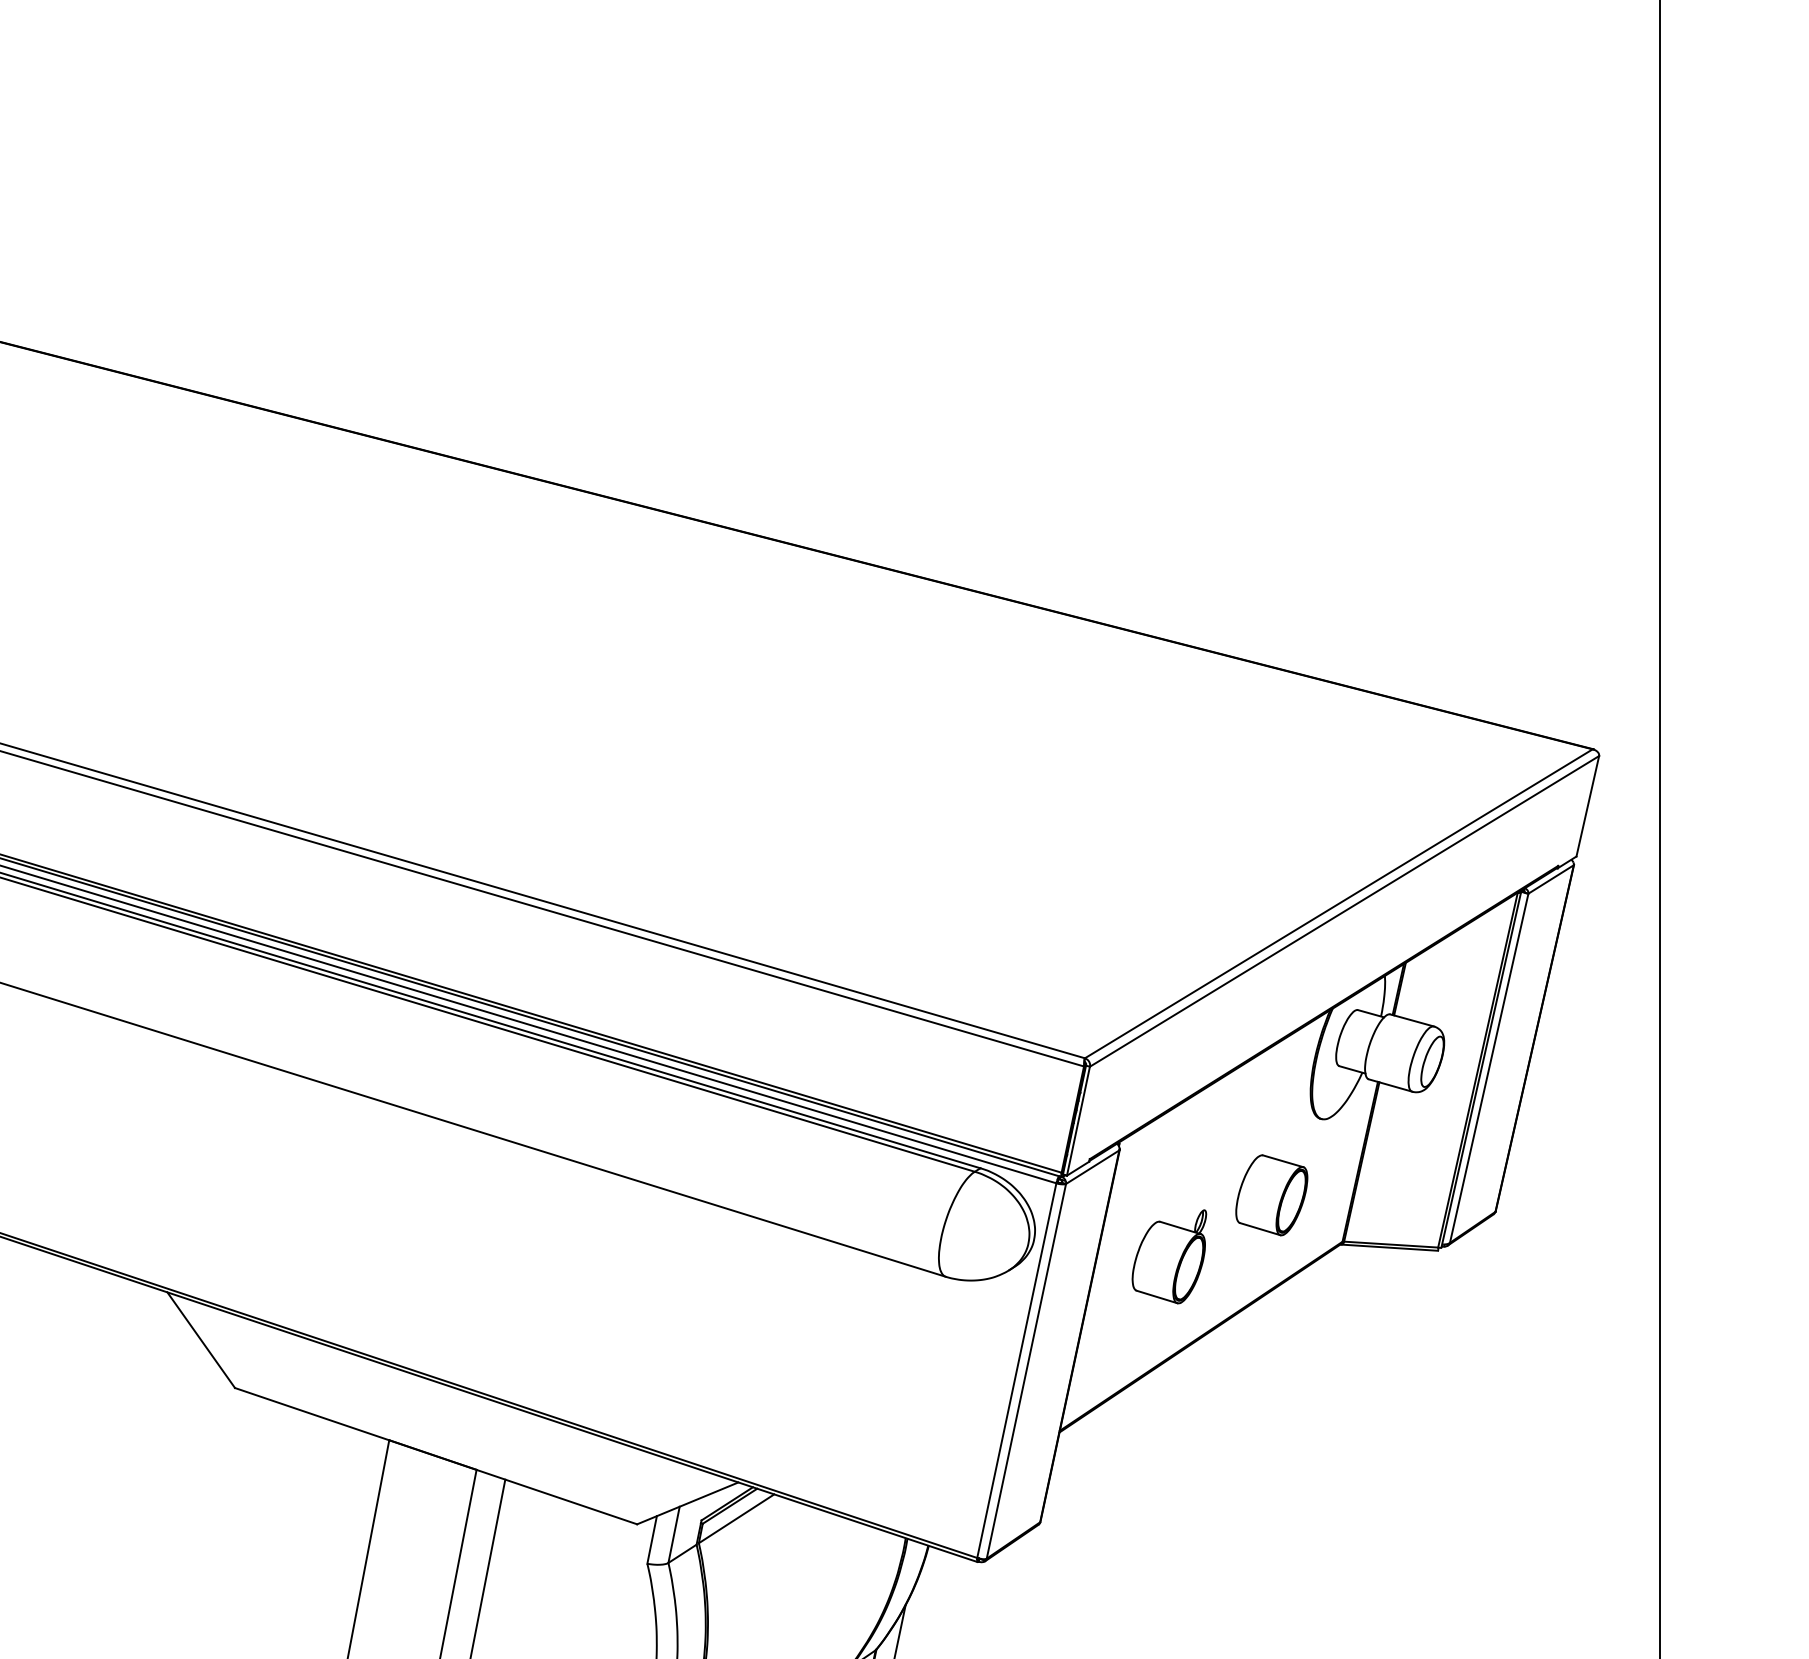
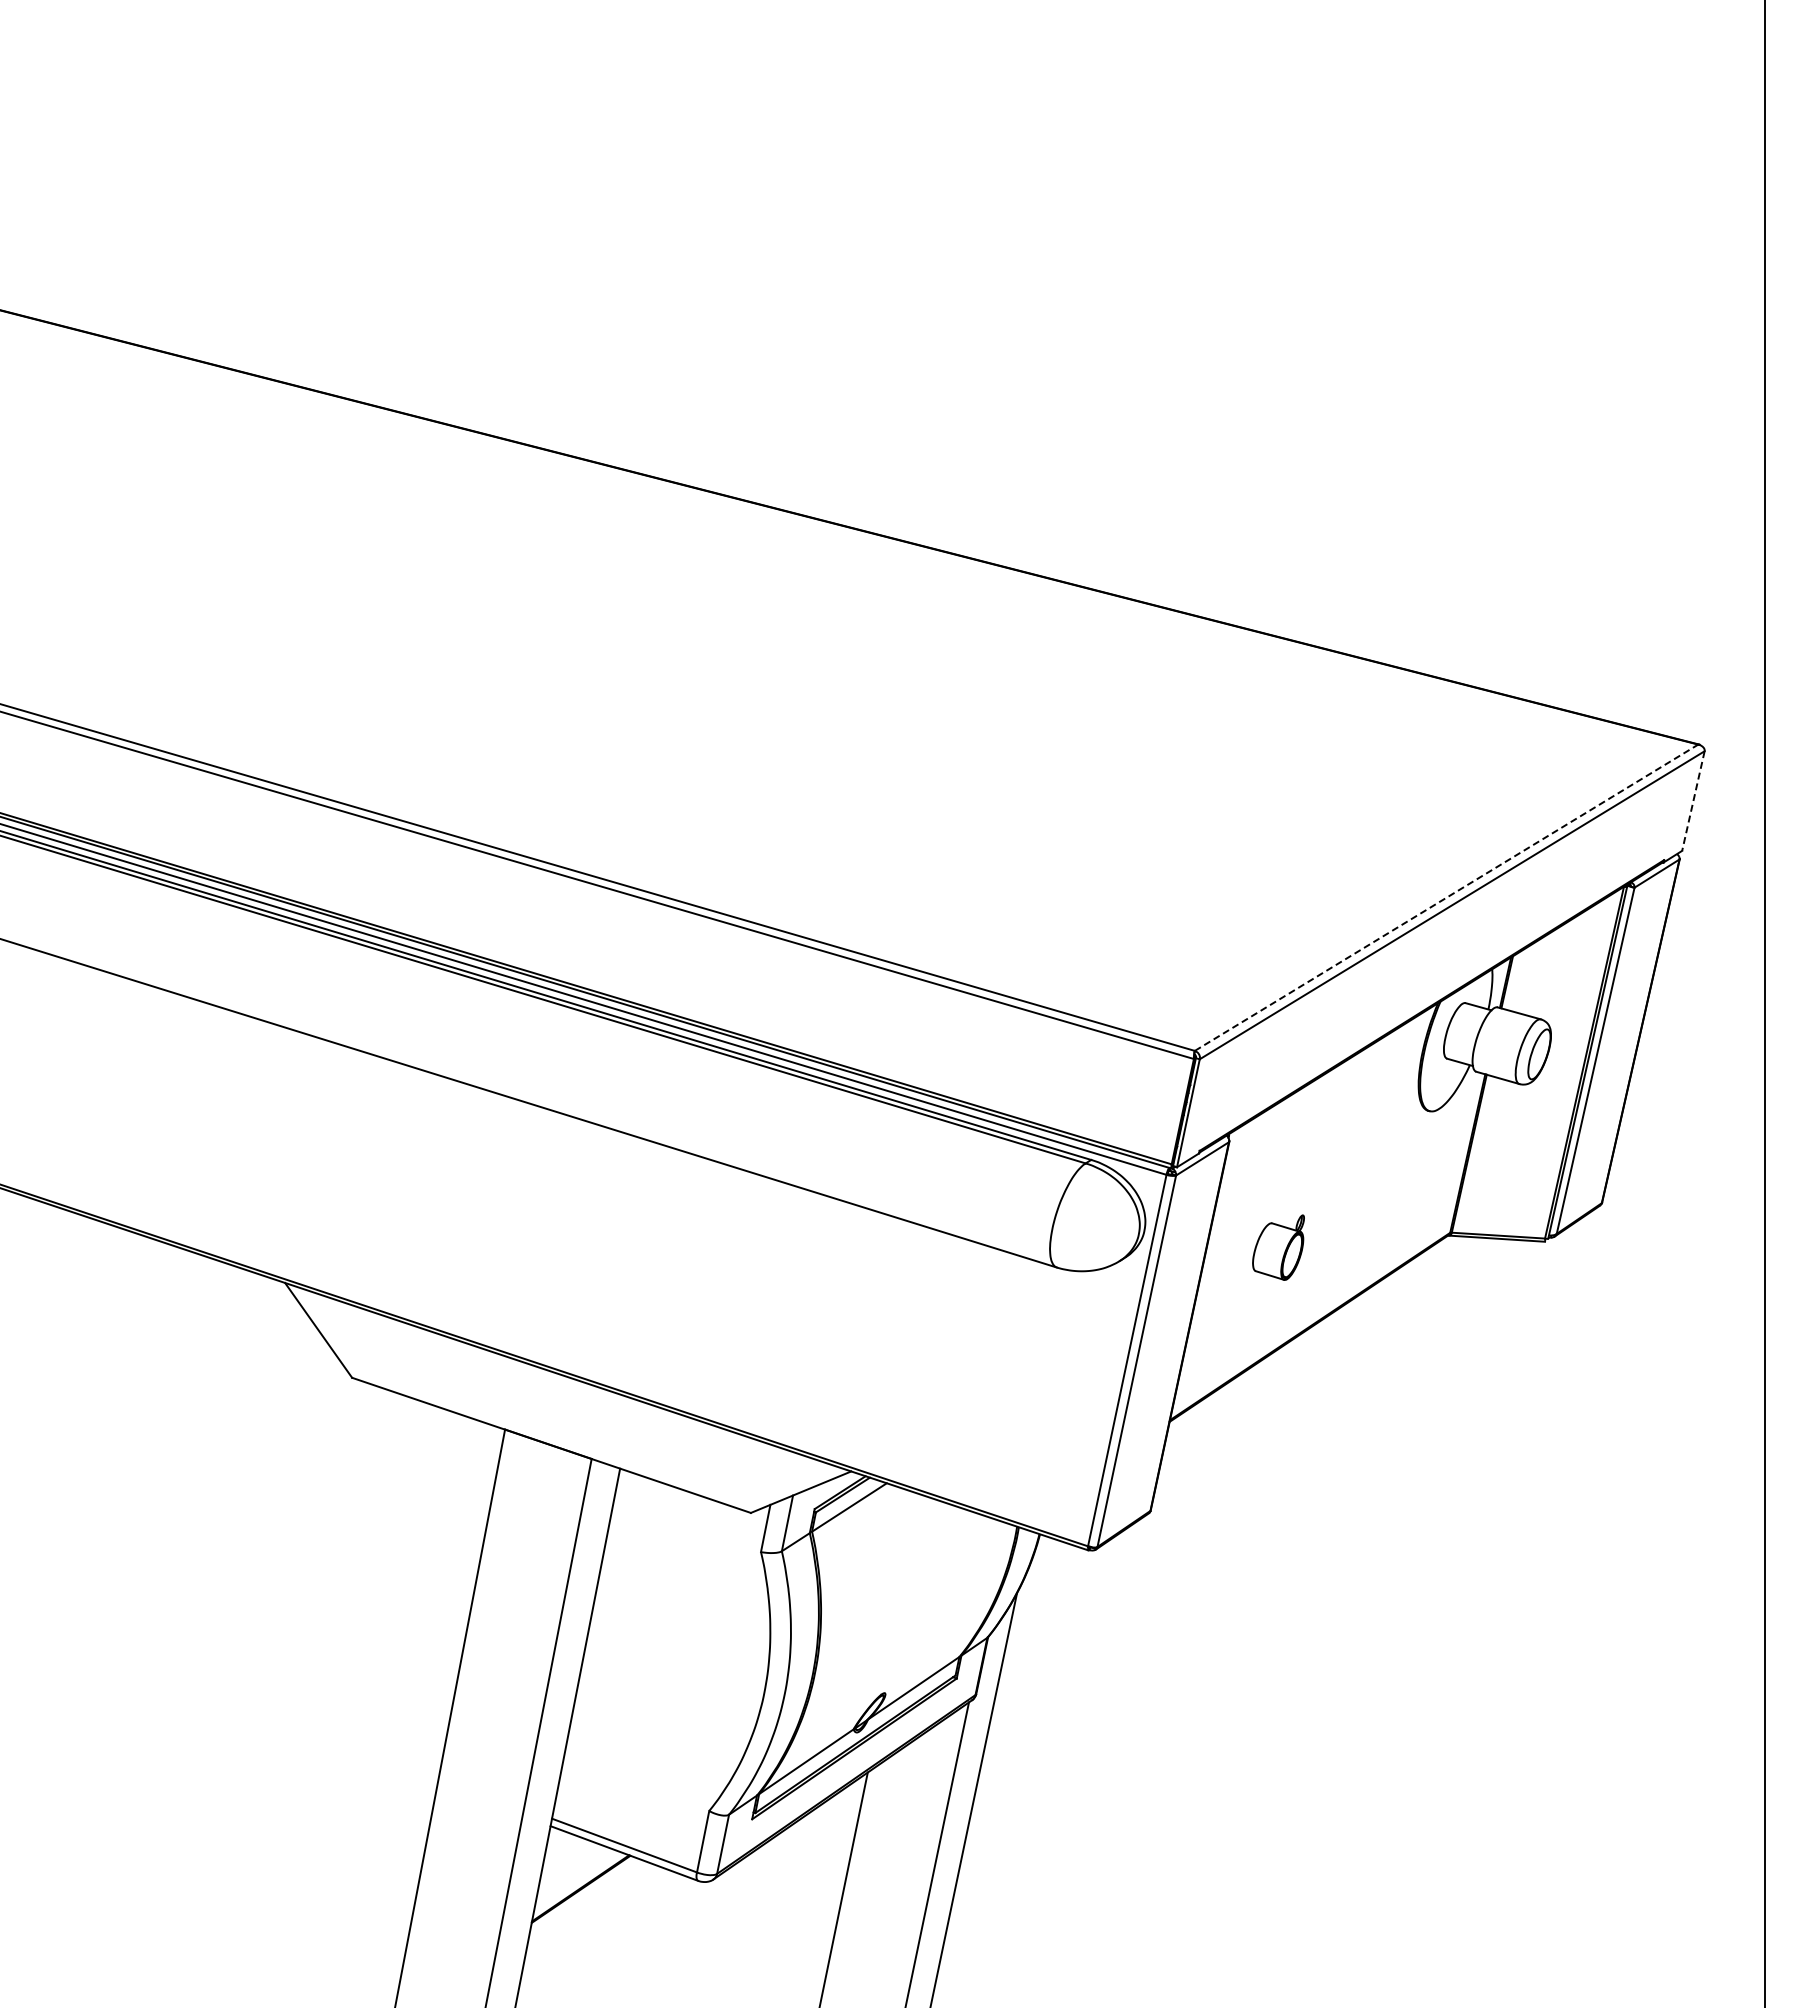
line: (1587, 806) -> (1693, 801), solid -> dashed
line: (1338, 903) -> (1446, 897), solid -> dashed
part: (1272, 1195) -> (1380, 1186), removed
part: (1169, 1256) -> (1278, 1247), size x0.7

